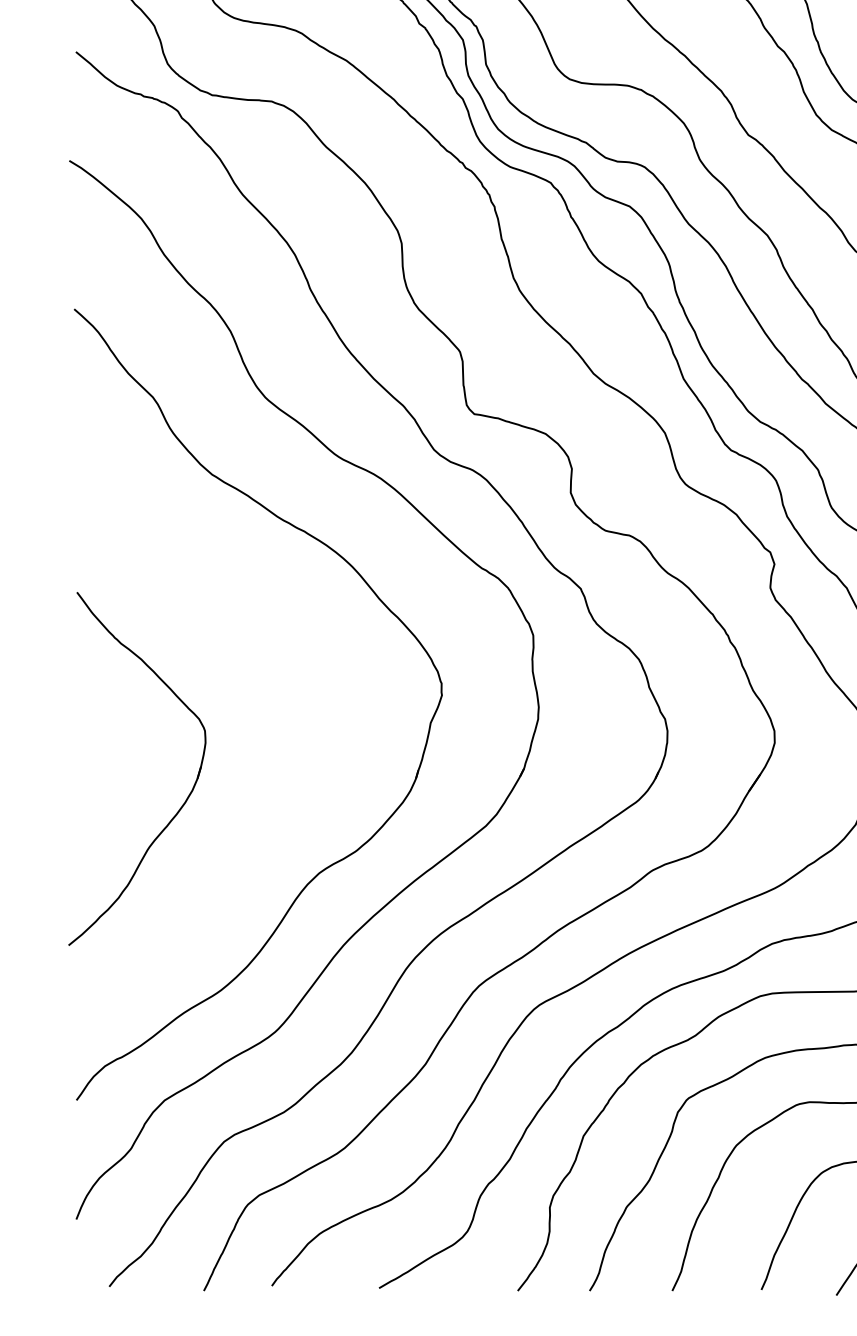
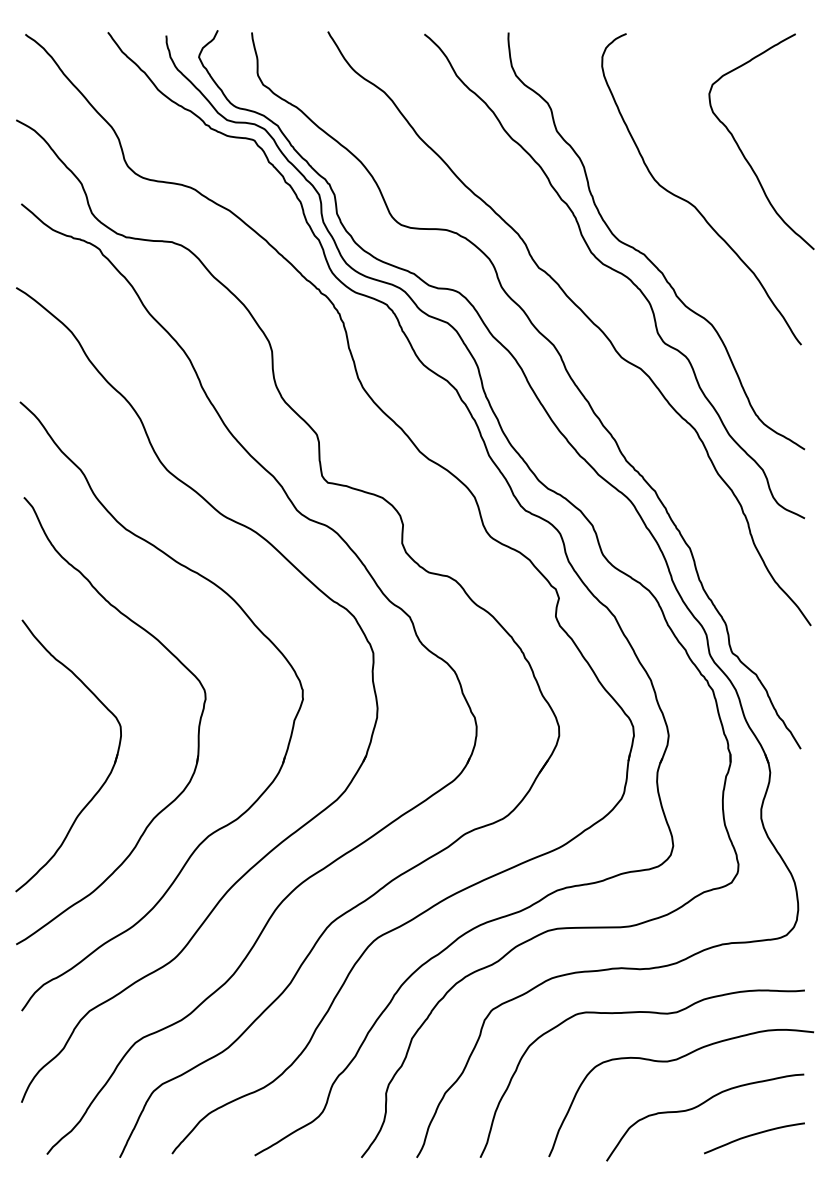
part: (304, 739) -> (197, 733), added

